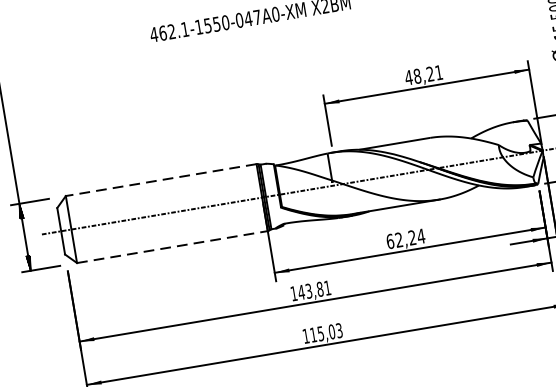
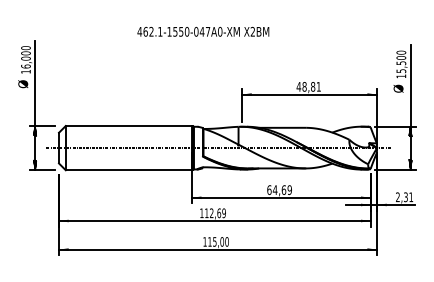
text: (430, 73) -> (313, 86), 48,21 -> 48,81
line: (160, 180) -> (128, 126), dashed -> solid
text: (410, 238) -> (282, 190), 62,24 -> 64,69
line: (172, 247) -> (128, 170), dashed -> solid
text: (313, 290) -> (214, 213), 143,81 -> 112,69
text: (338, 330) -> (226, 241), 115,03 -> 115,00

